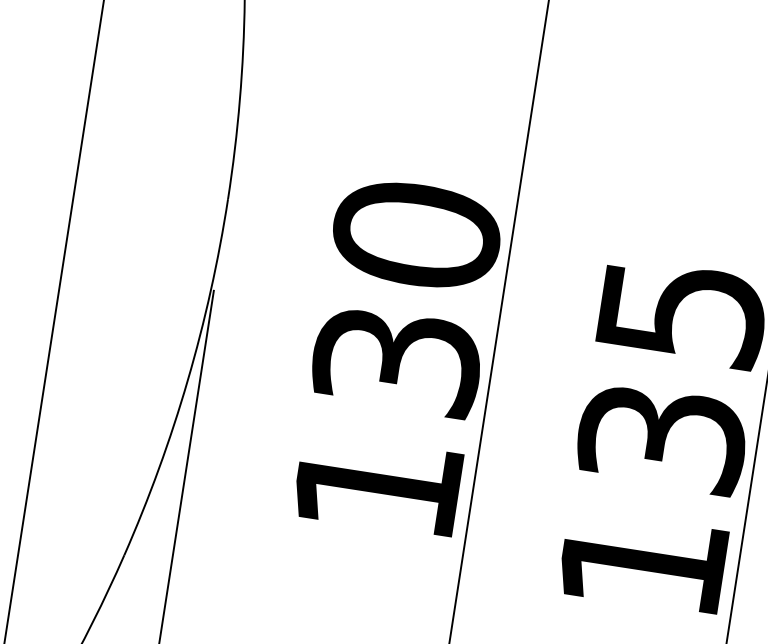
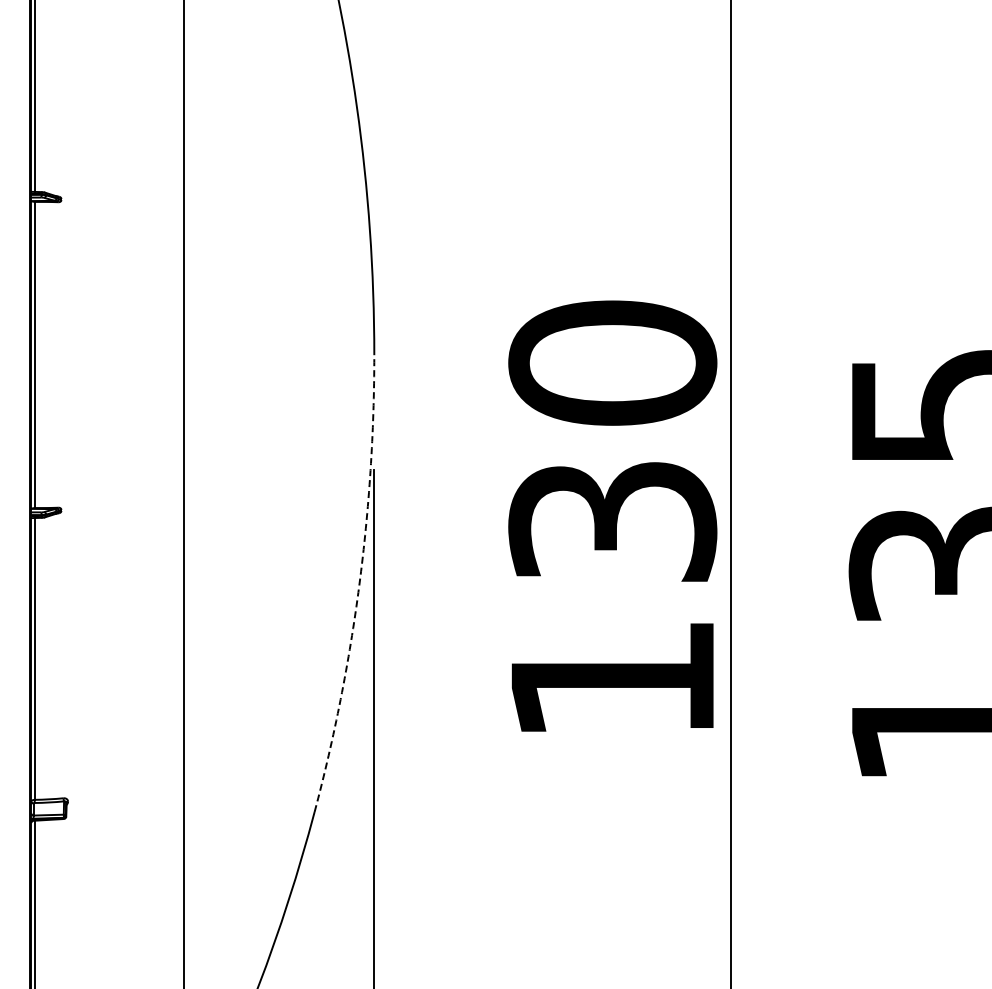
arc: (187, 380) -> (359, 585), solid -> dashed

